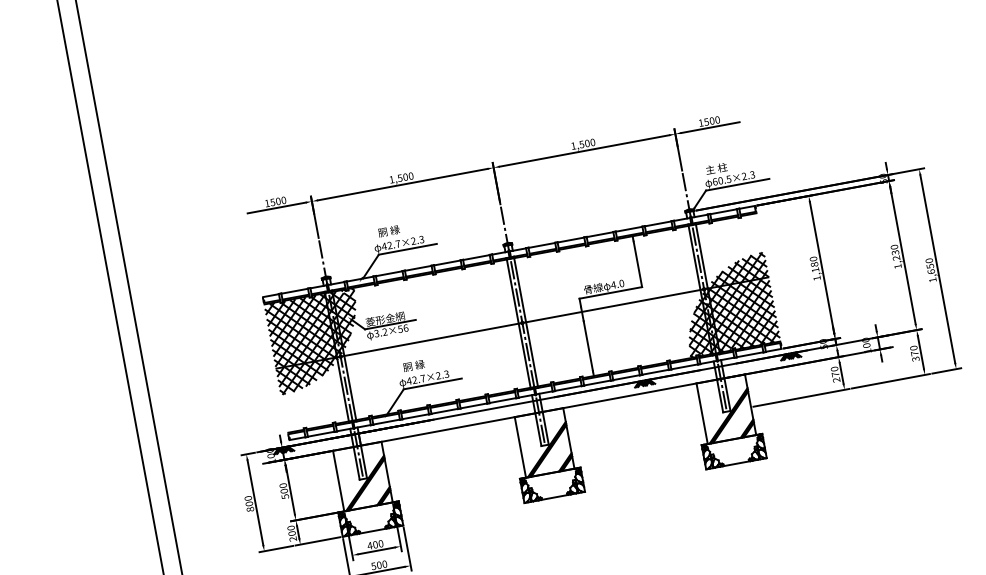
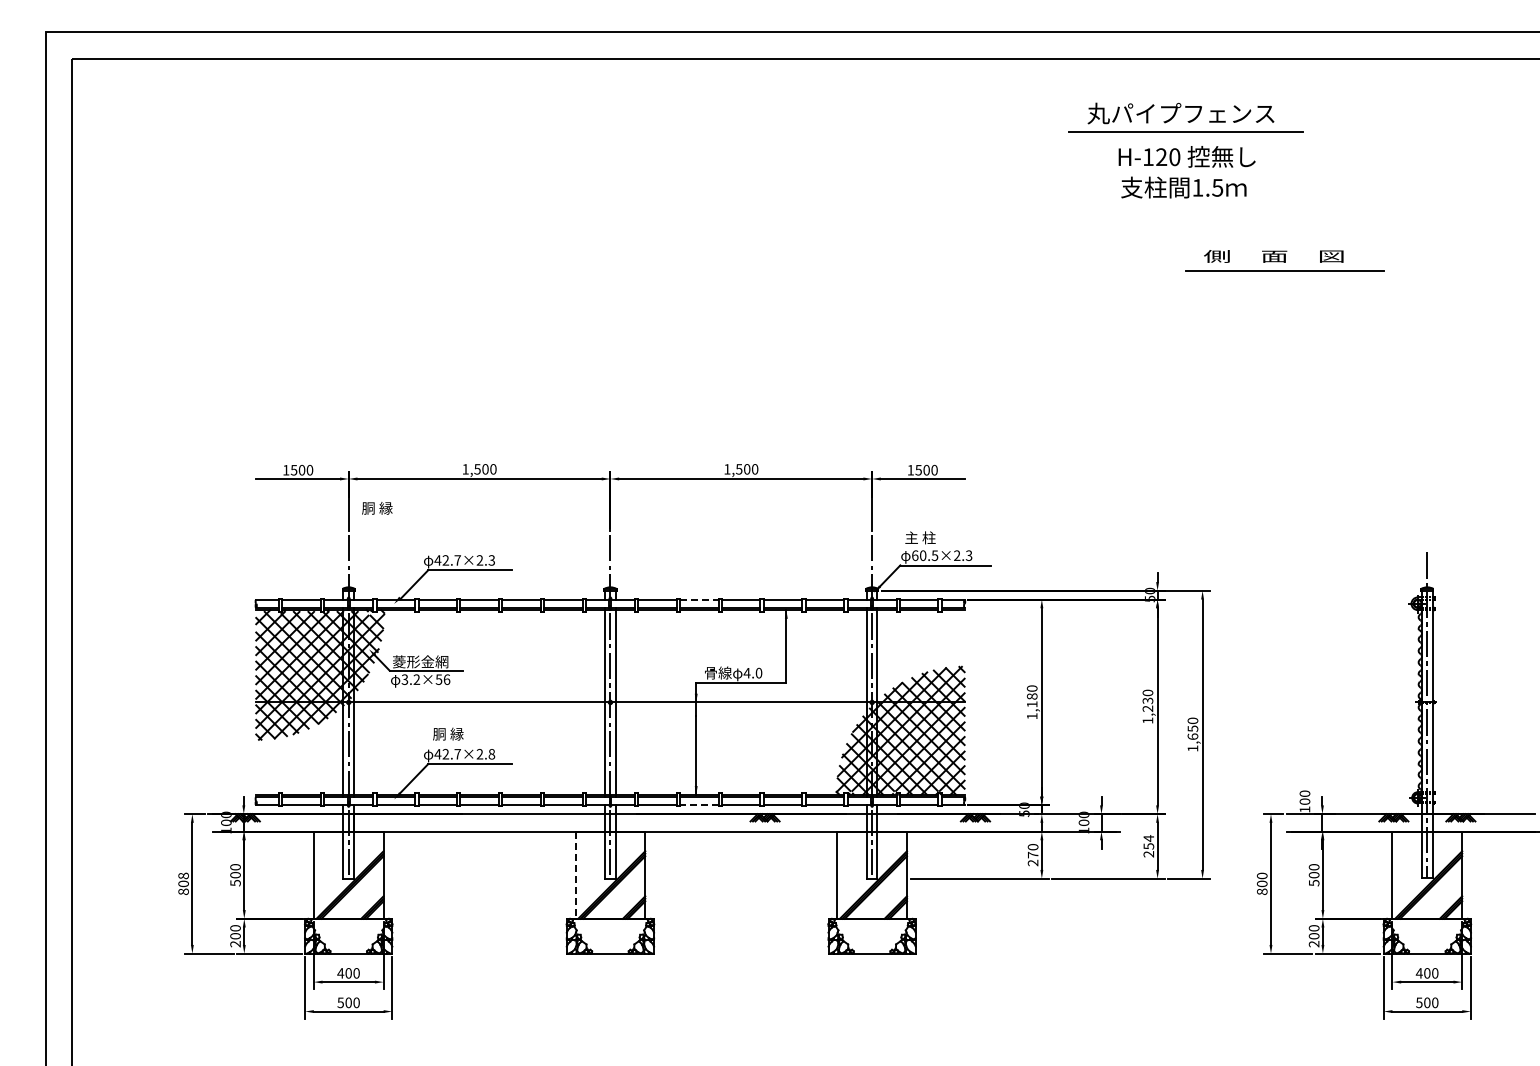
text: (389, 231) -> (377, 508), moved
line: (571, 240) -> (699, 599), solid -> dashed
text: (914, 353) -> (1148, 846), 370 -> 254
text: (446, 374) -> (491, 754), 42.7×2.3 -> 42.7×2.8
line: (596, 383) -> (698, 805), solid -> dashed
line: (520, 447) -> (575, 875), solid -> dashed
text: (248, 498) -> (183, 875), 800 -> 808

